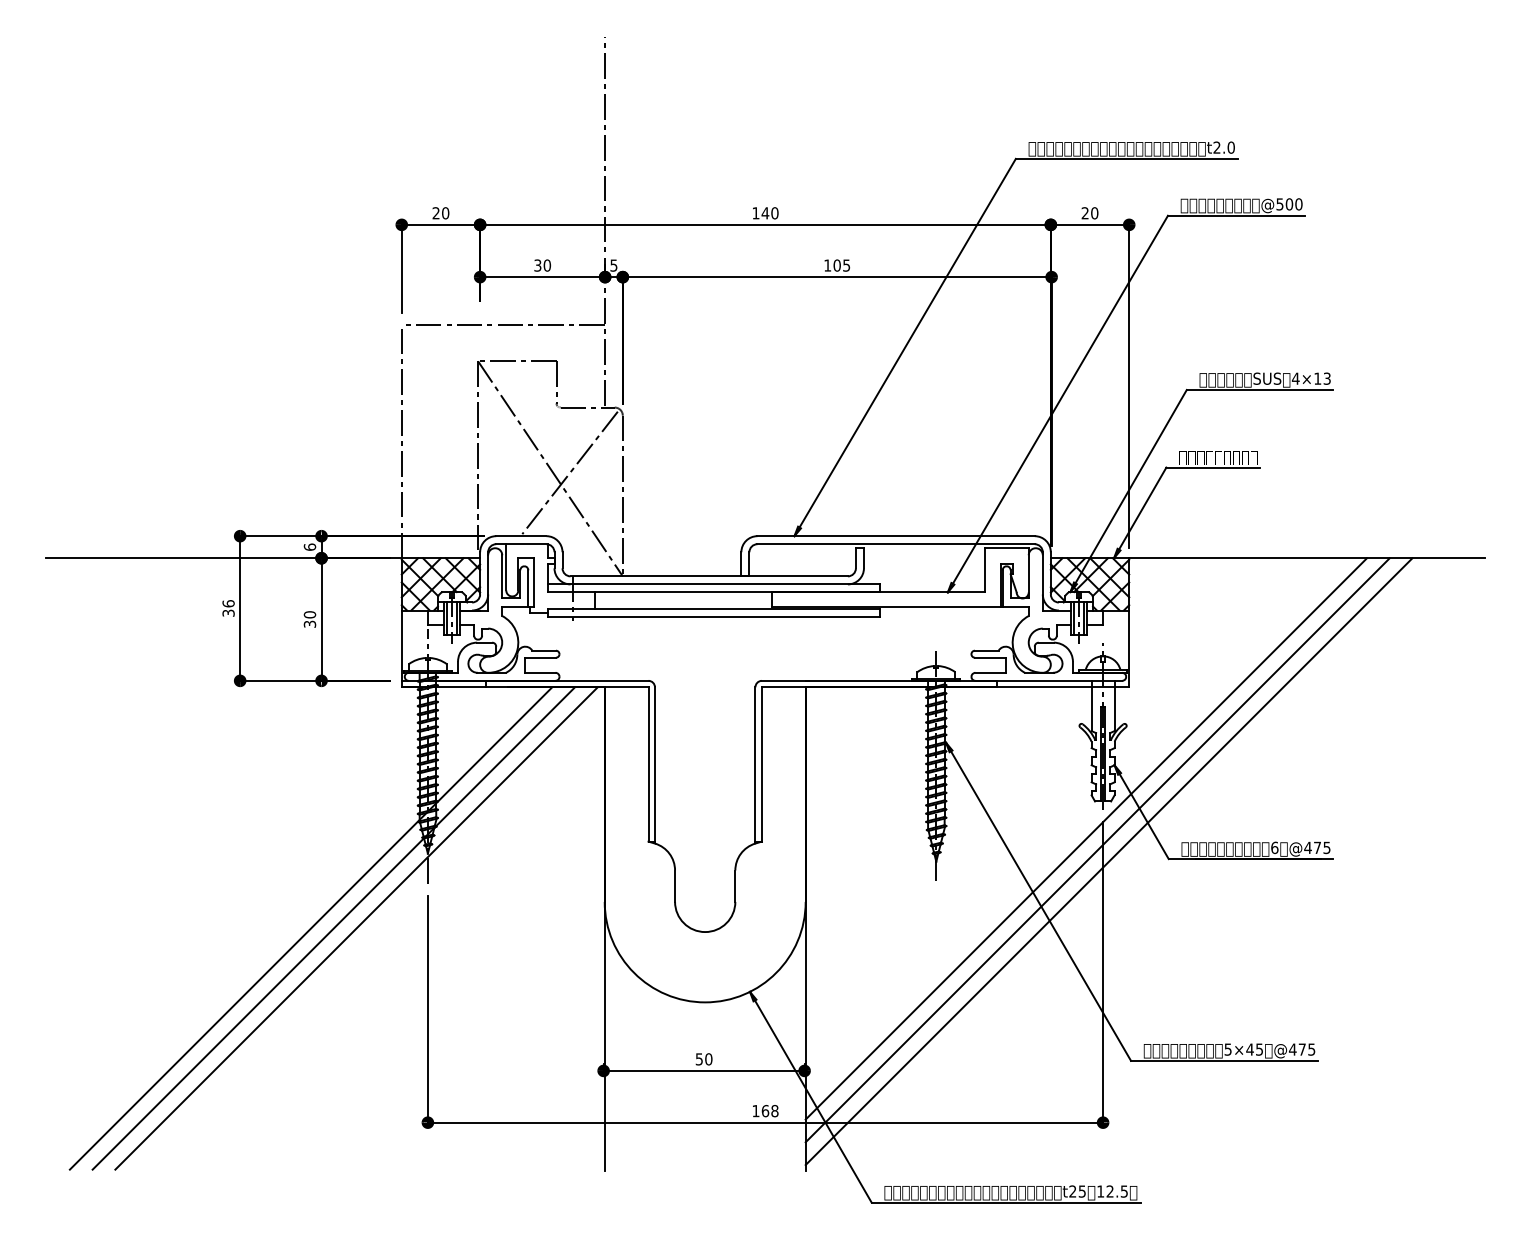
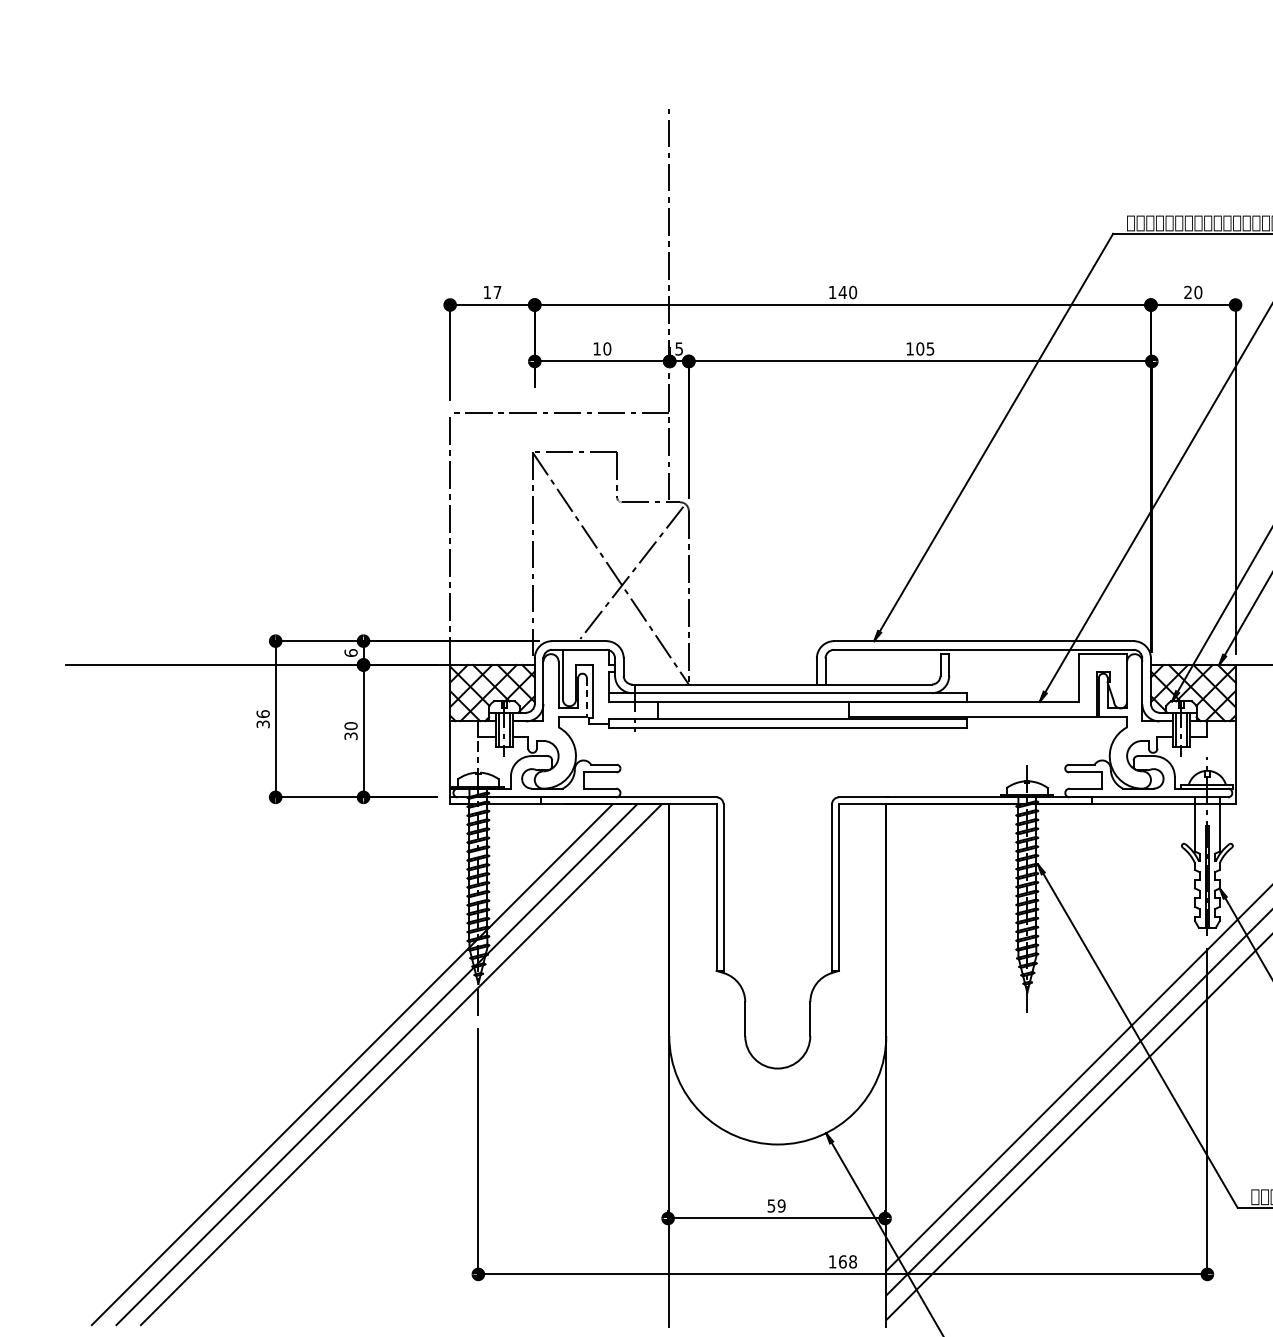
text: (440, 213) -> (491, 292), 20 -> 17
text: (537, 265) -> (596, 348), 30 -> 10
line: (528, 588) -> (586, 697), solid -> dashed
text: (708, 1059) -> (781, 1206), 50 -> 59

